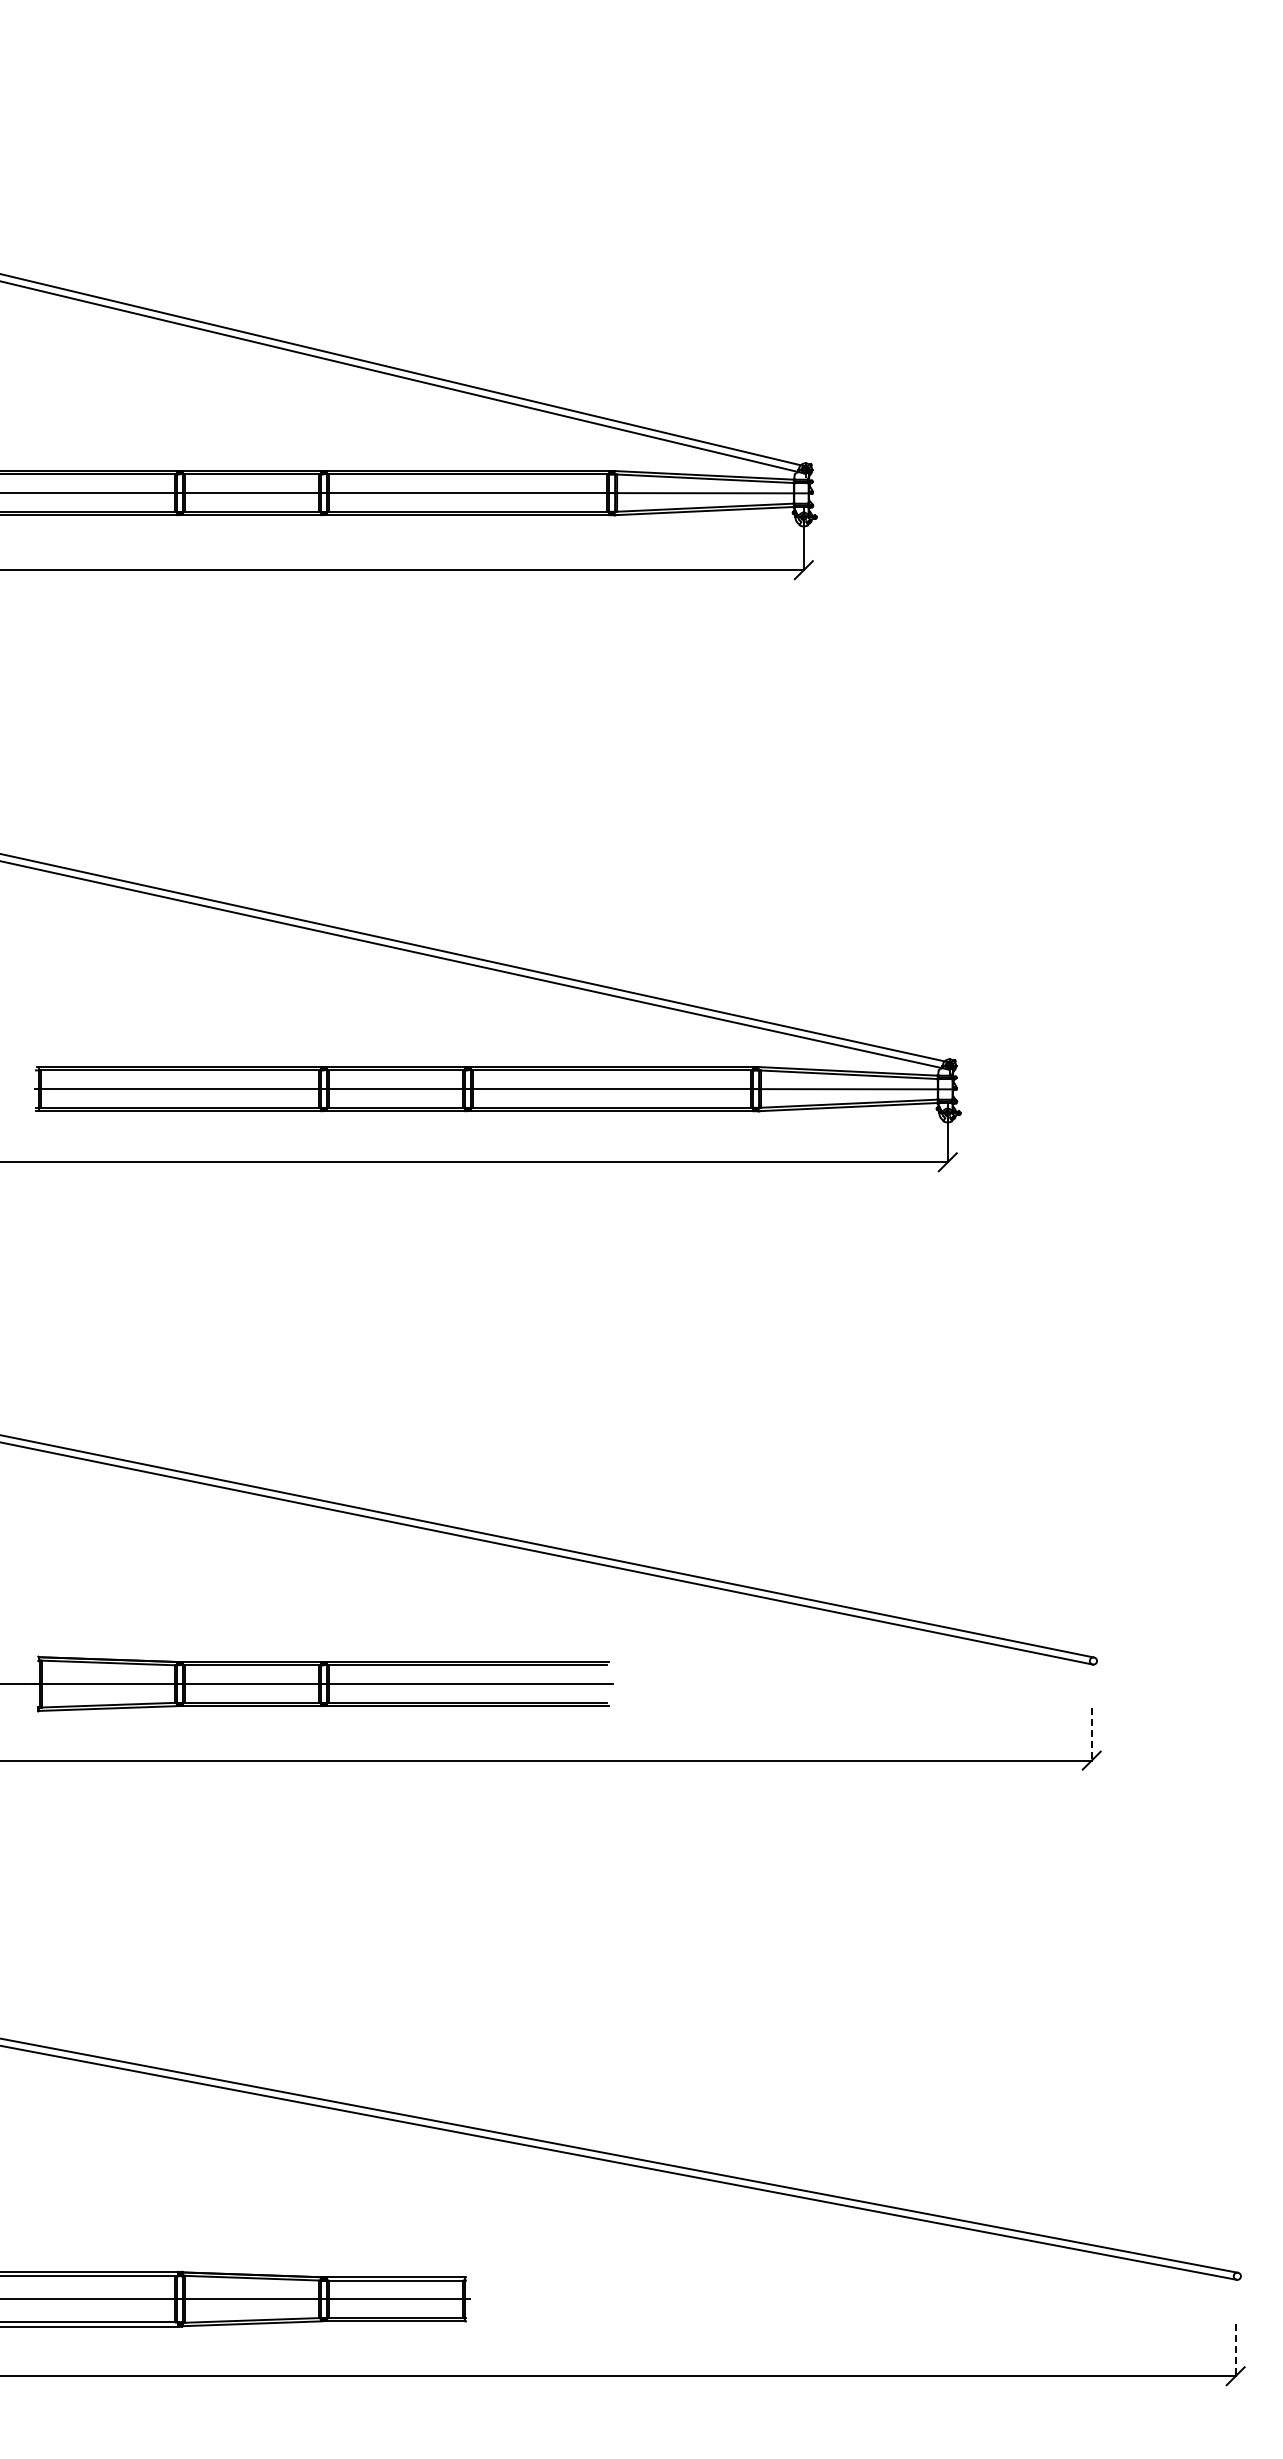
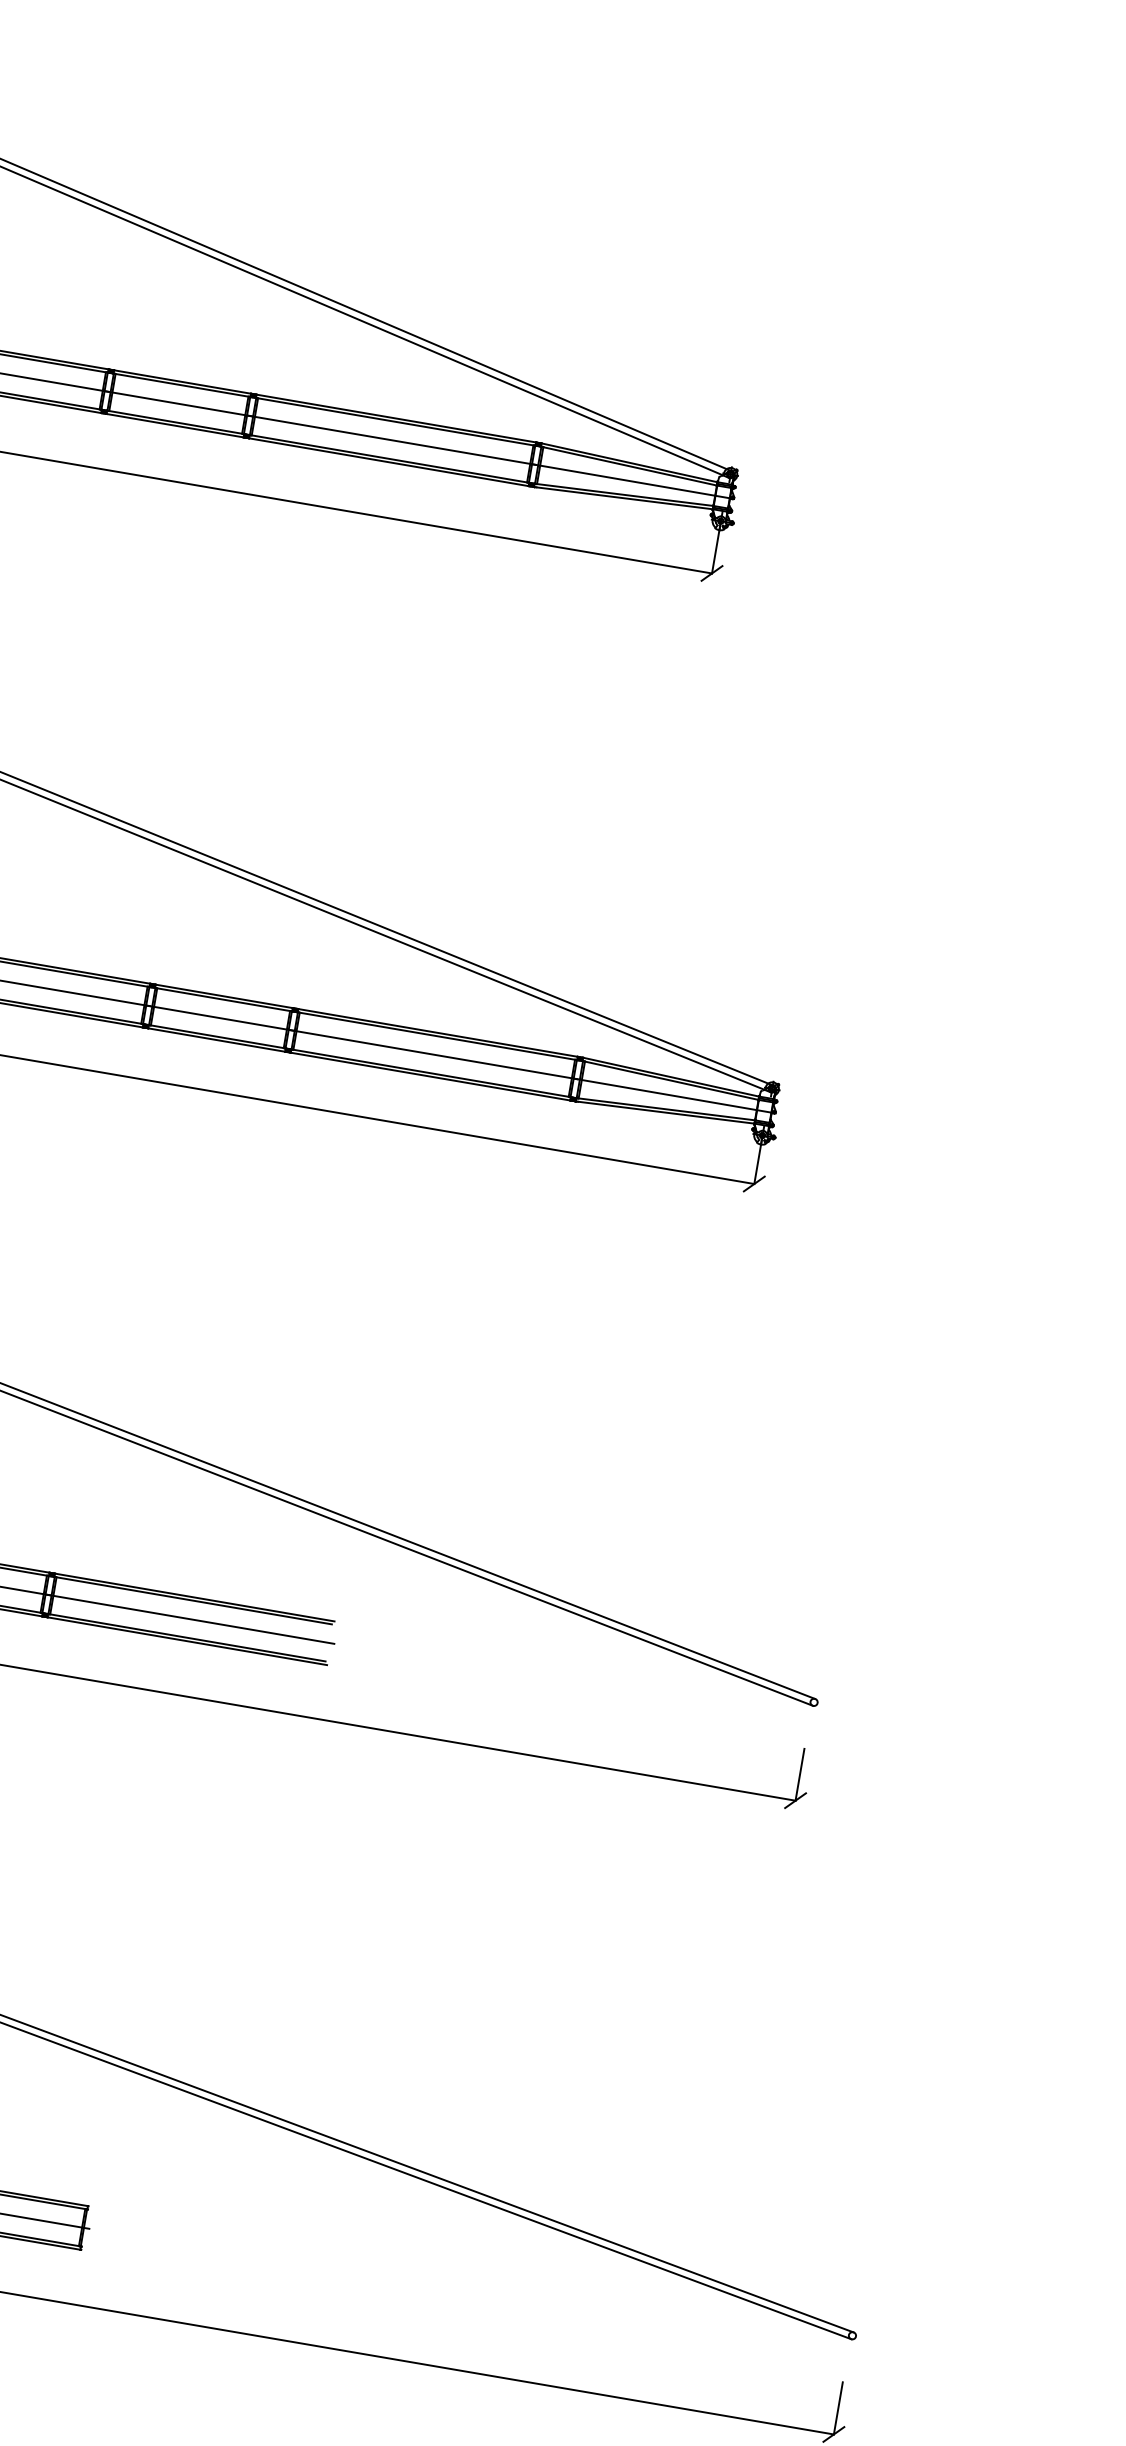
line: (1091, 1734) -> (799, 1774), dashed -> solid
line: (1235, 2350) -> (838, 2408), dashed -> solid

